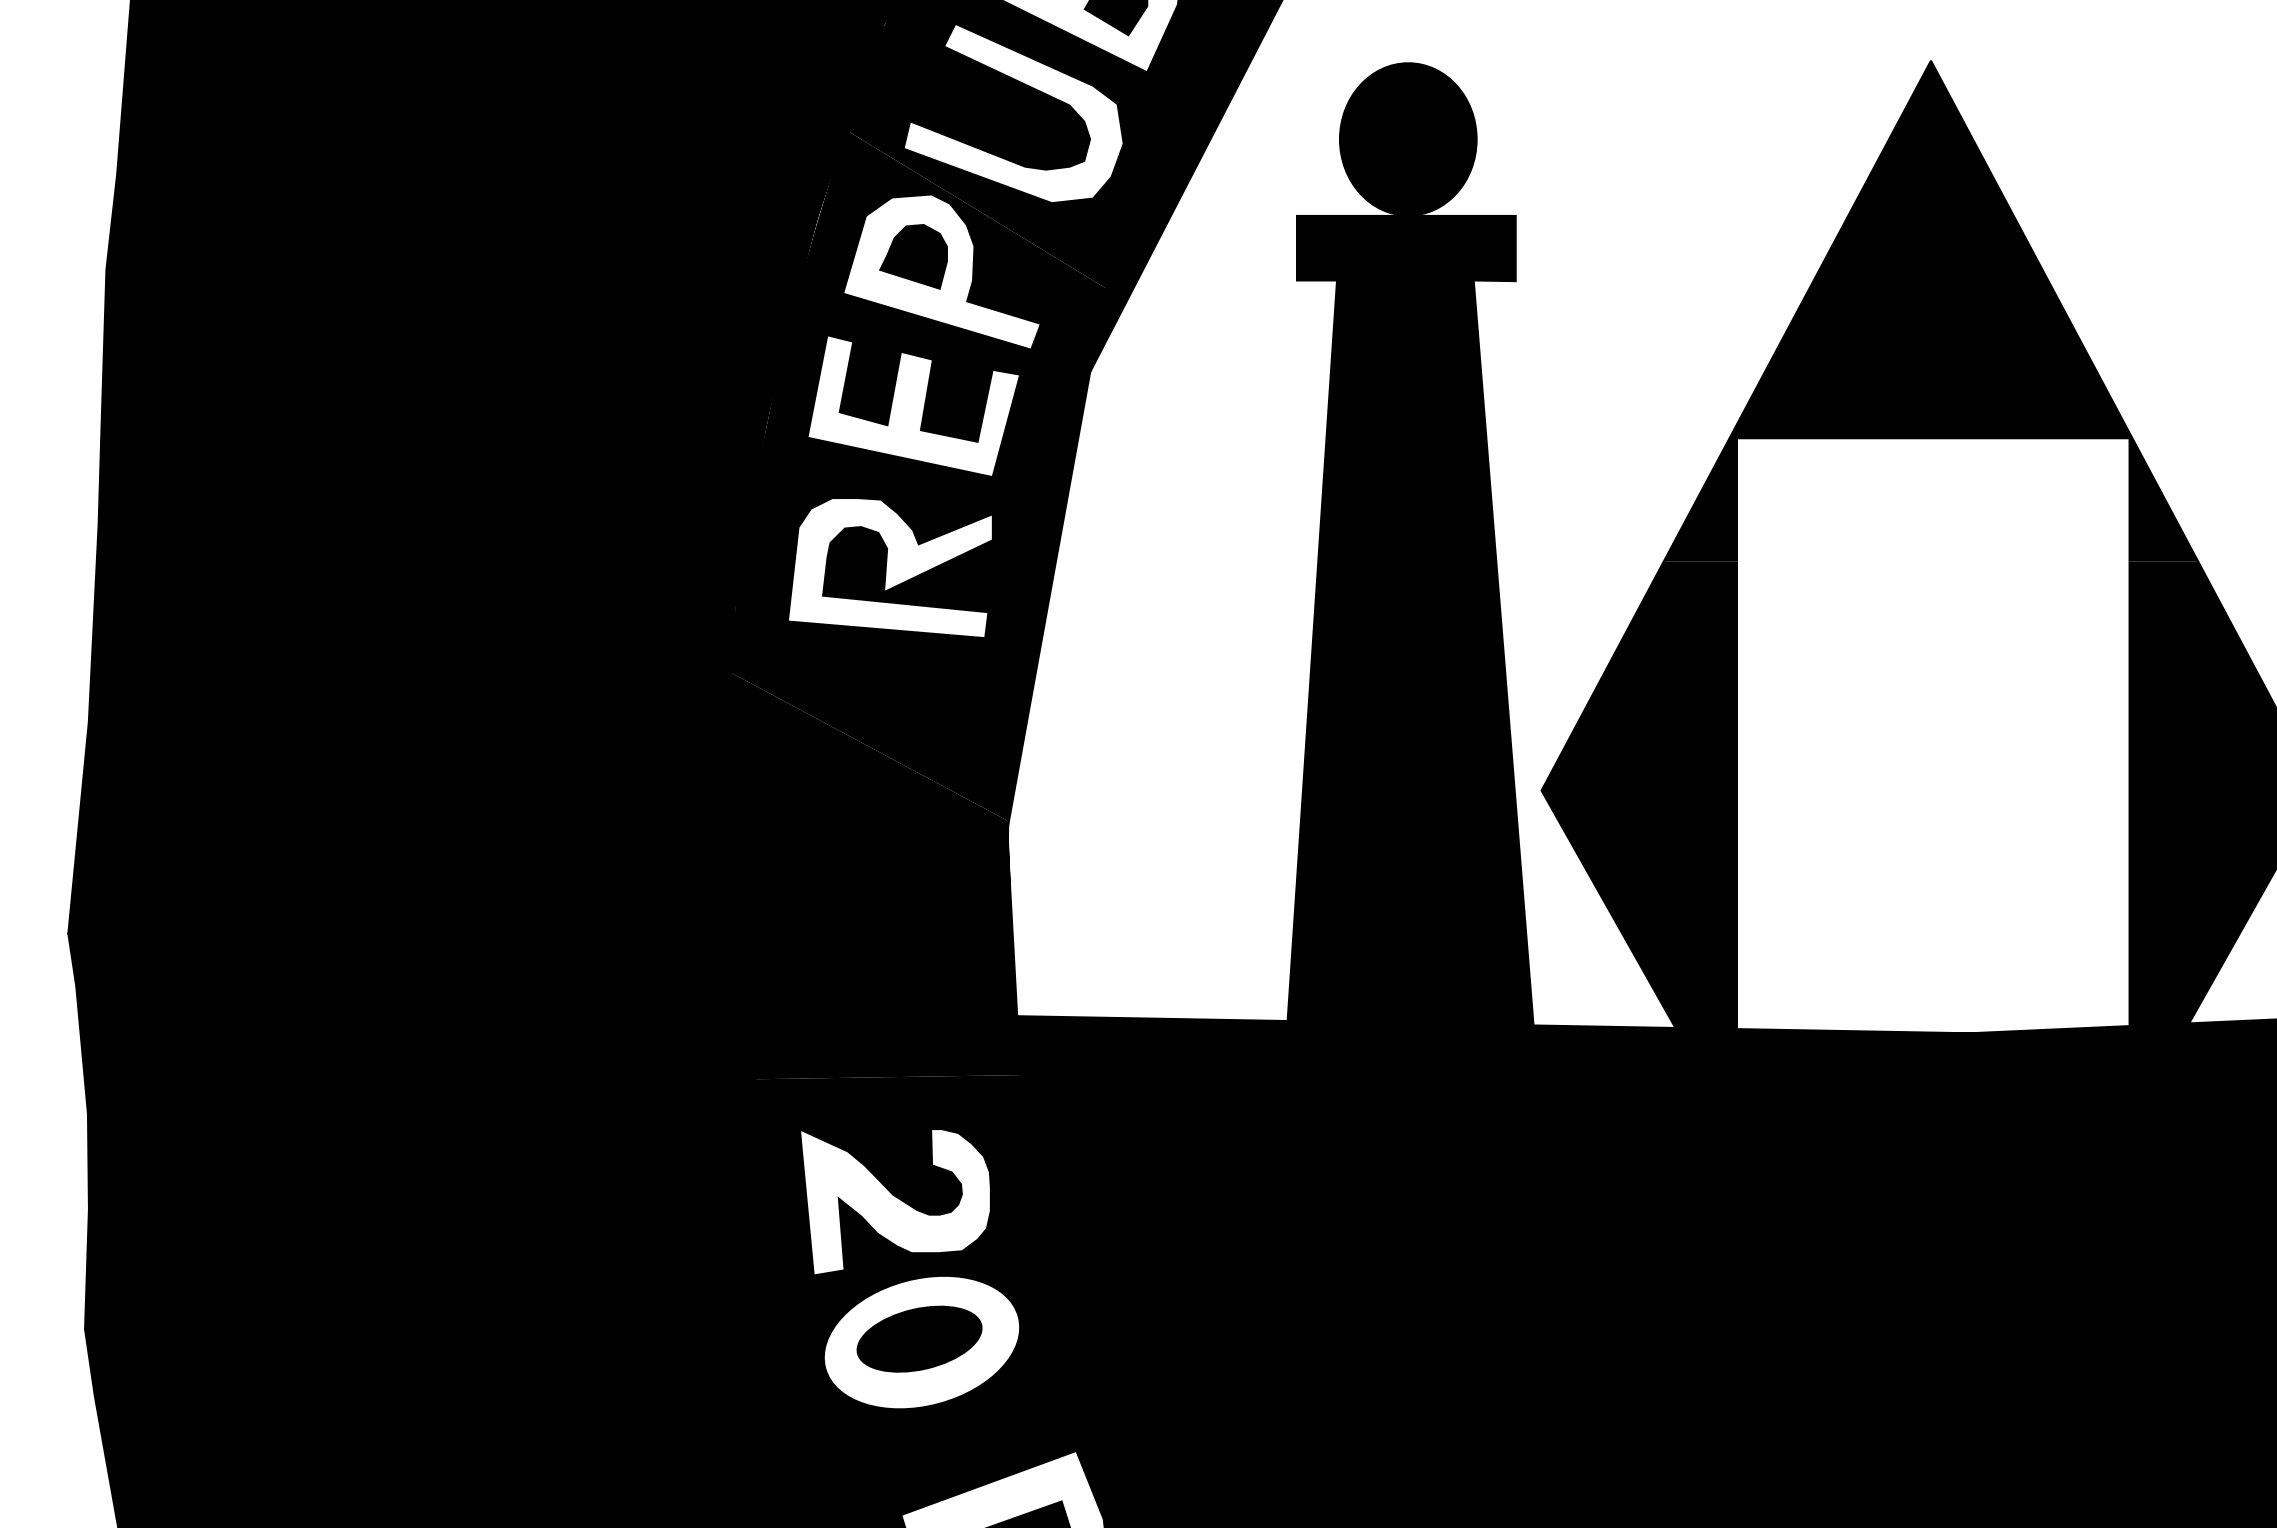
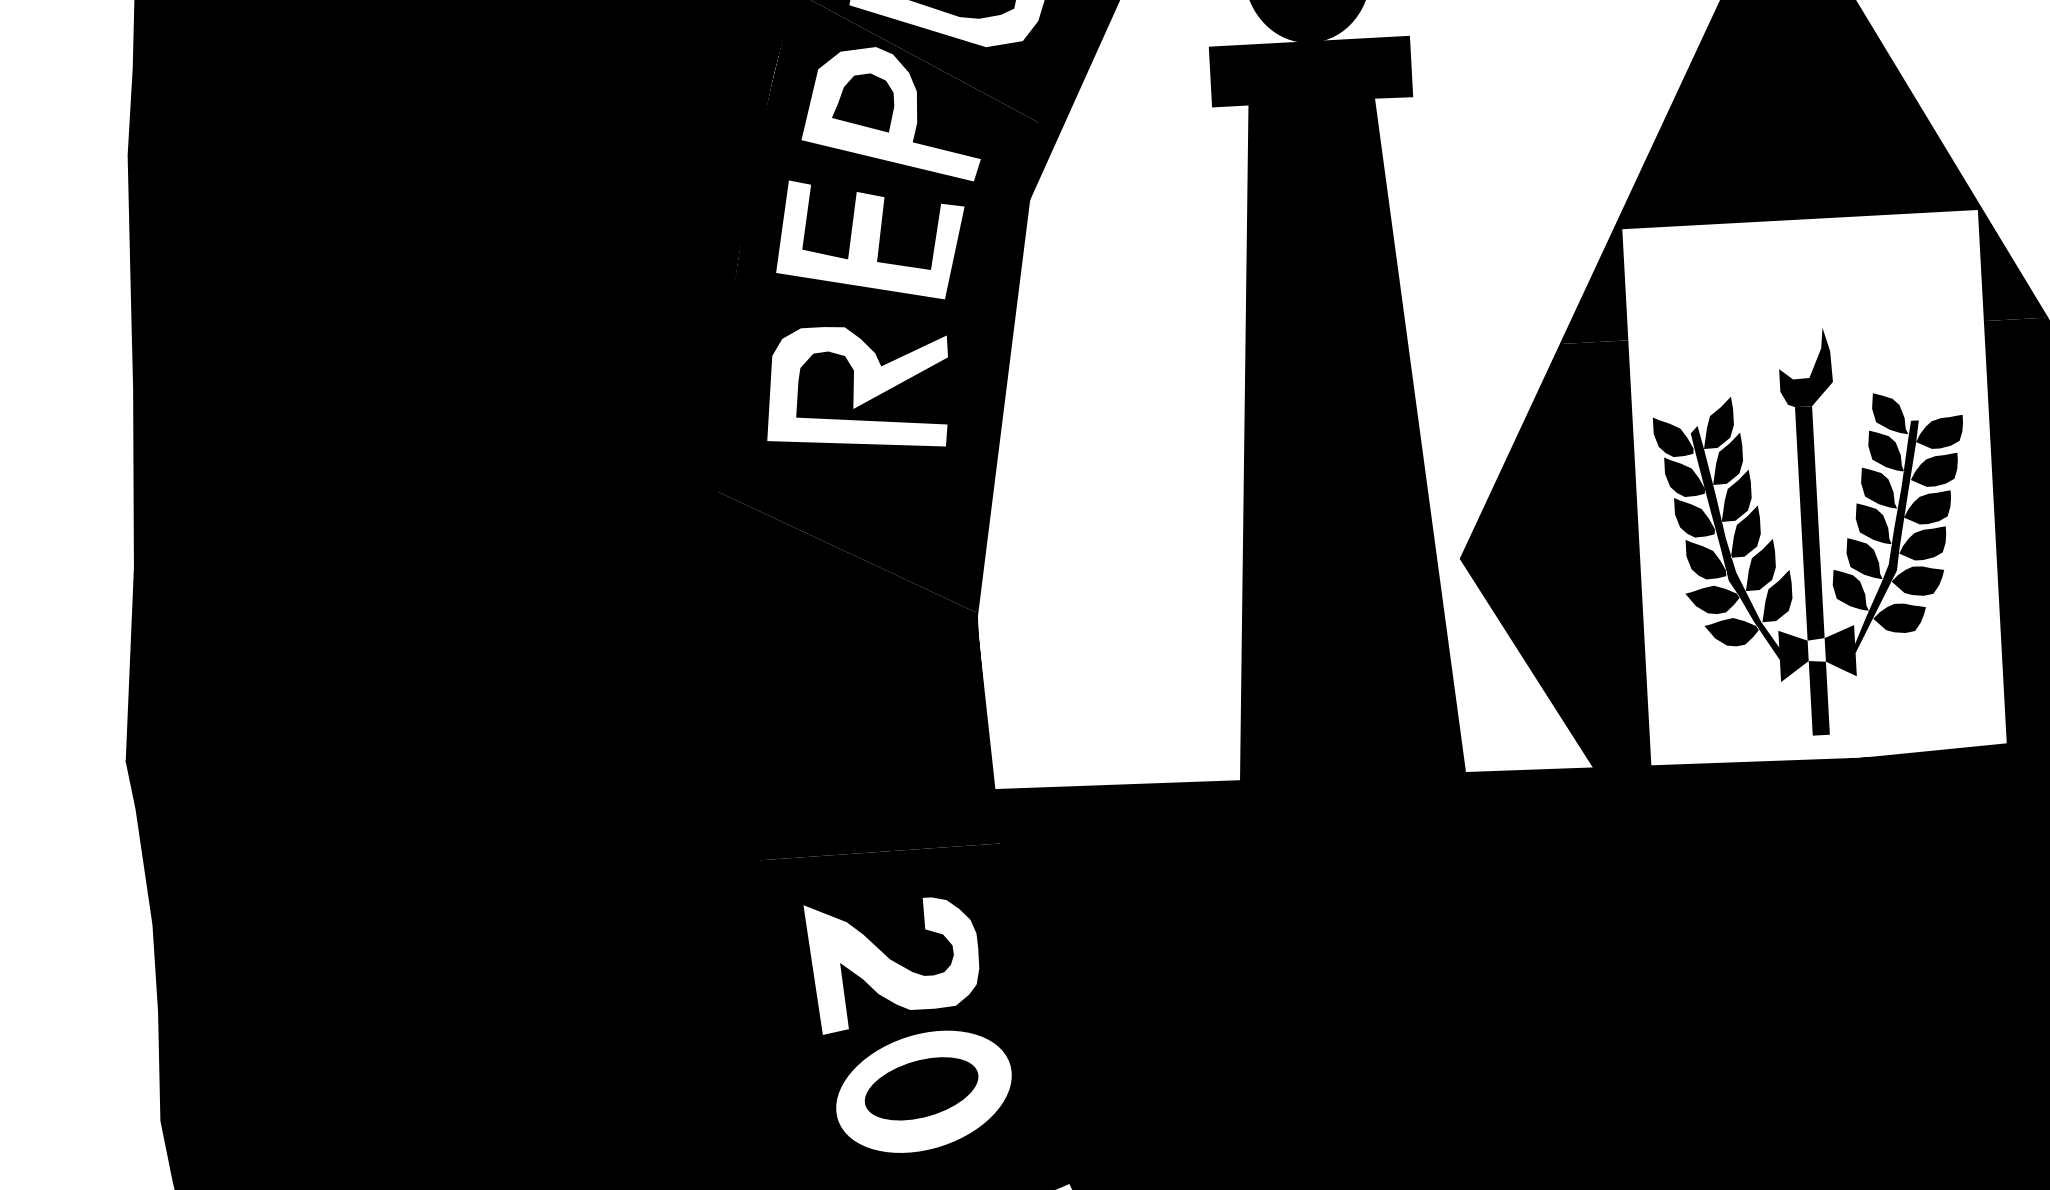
part: (1929, 782) -> (1813, 532), added

